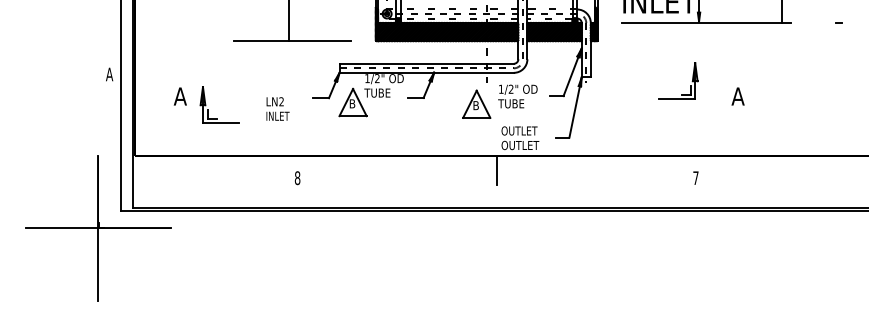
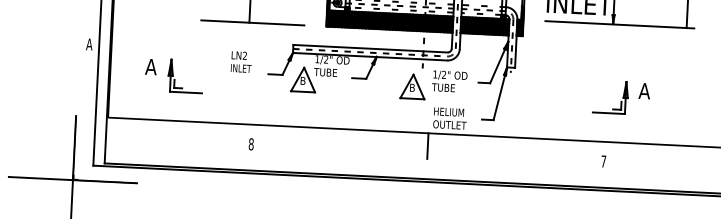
part: (690, 85) -> (621, 101), moved
text: (277, 108) -> (241, 61), moved
text: (519, 130) -> (449, 111), OUTLET -> HELIUM

